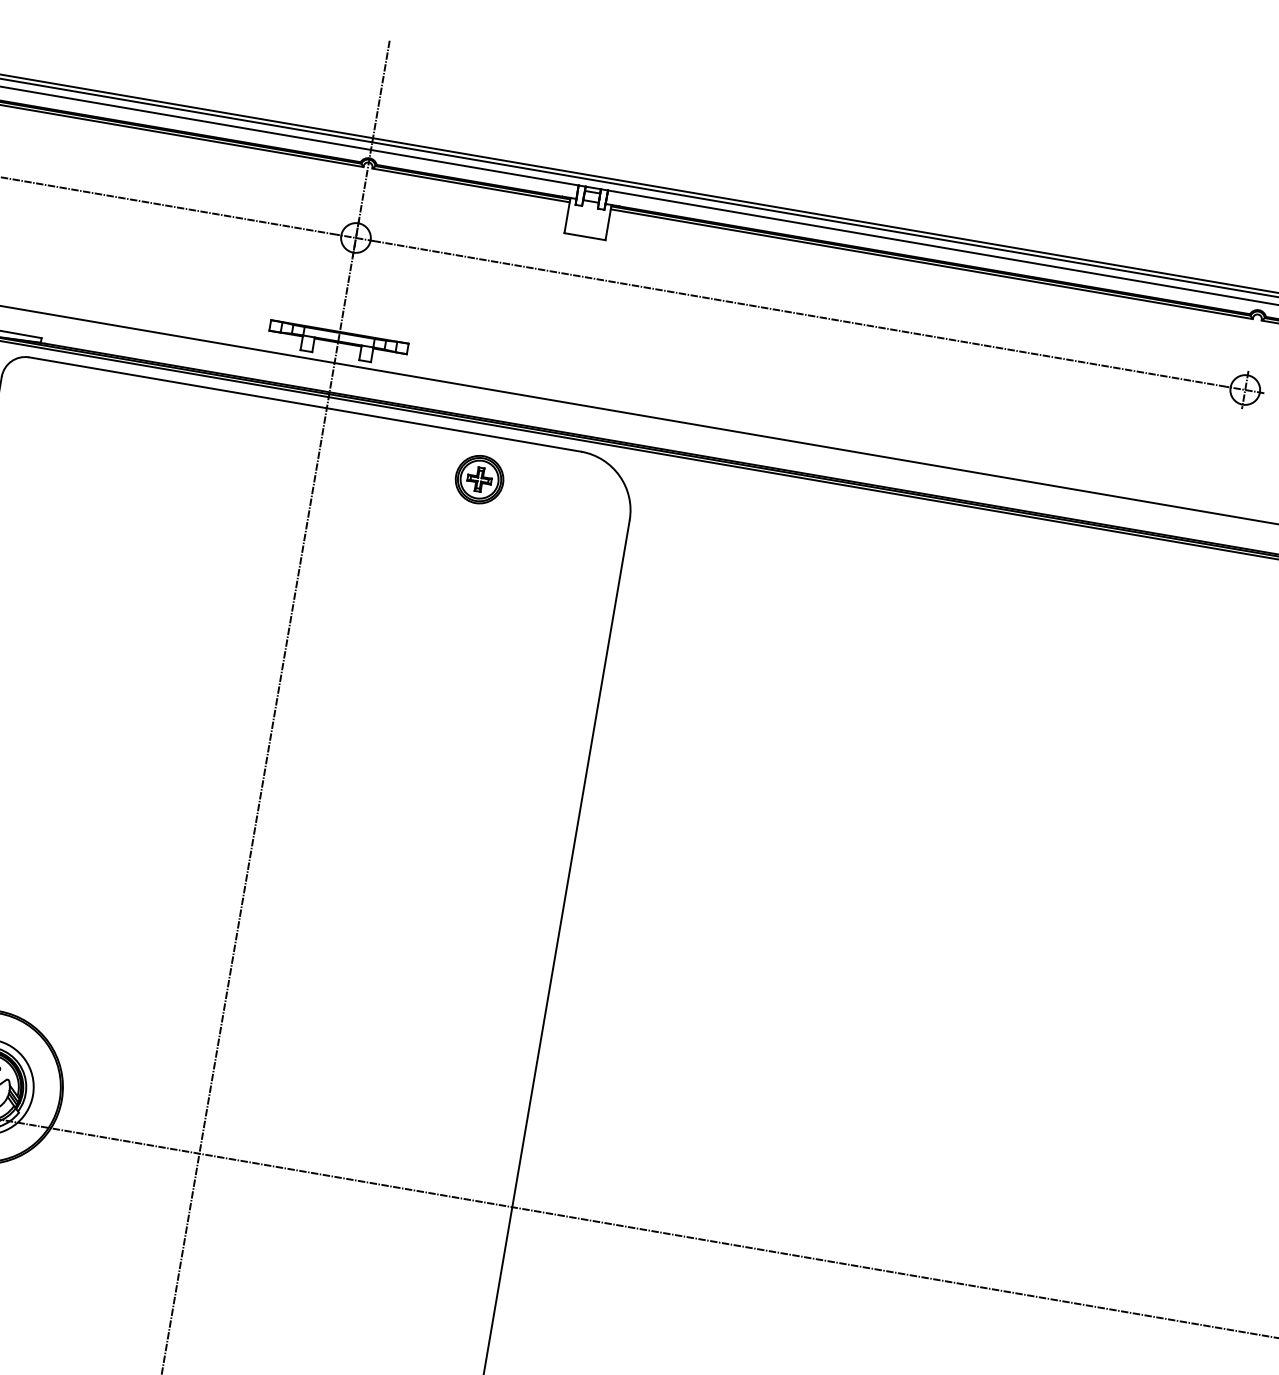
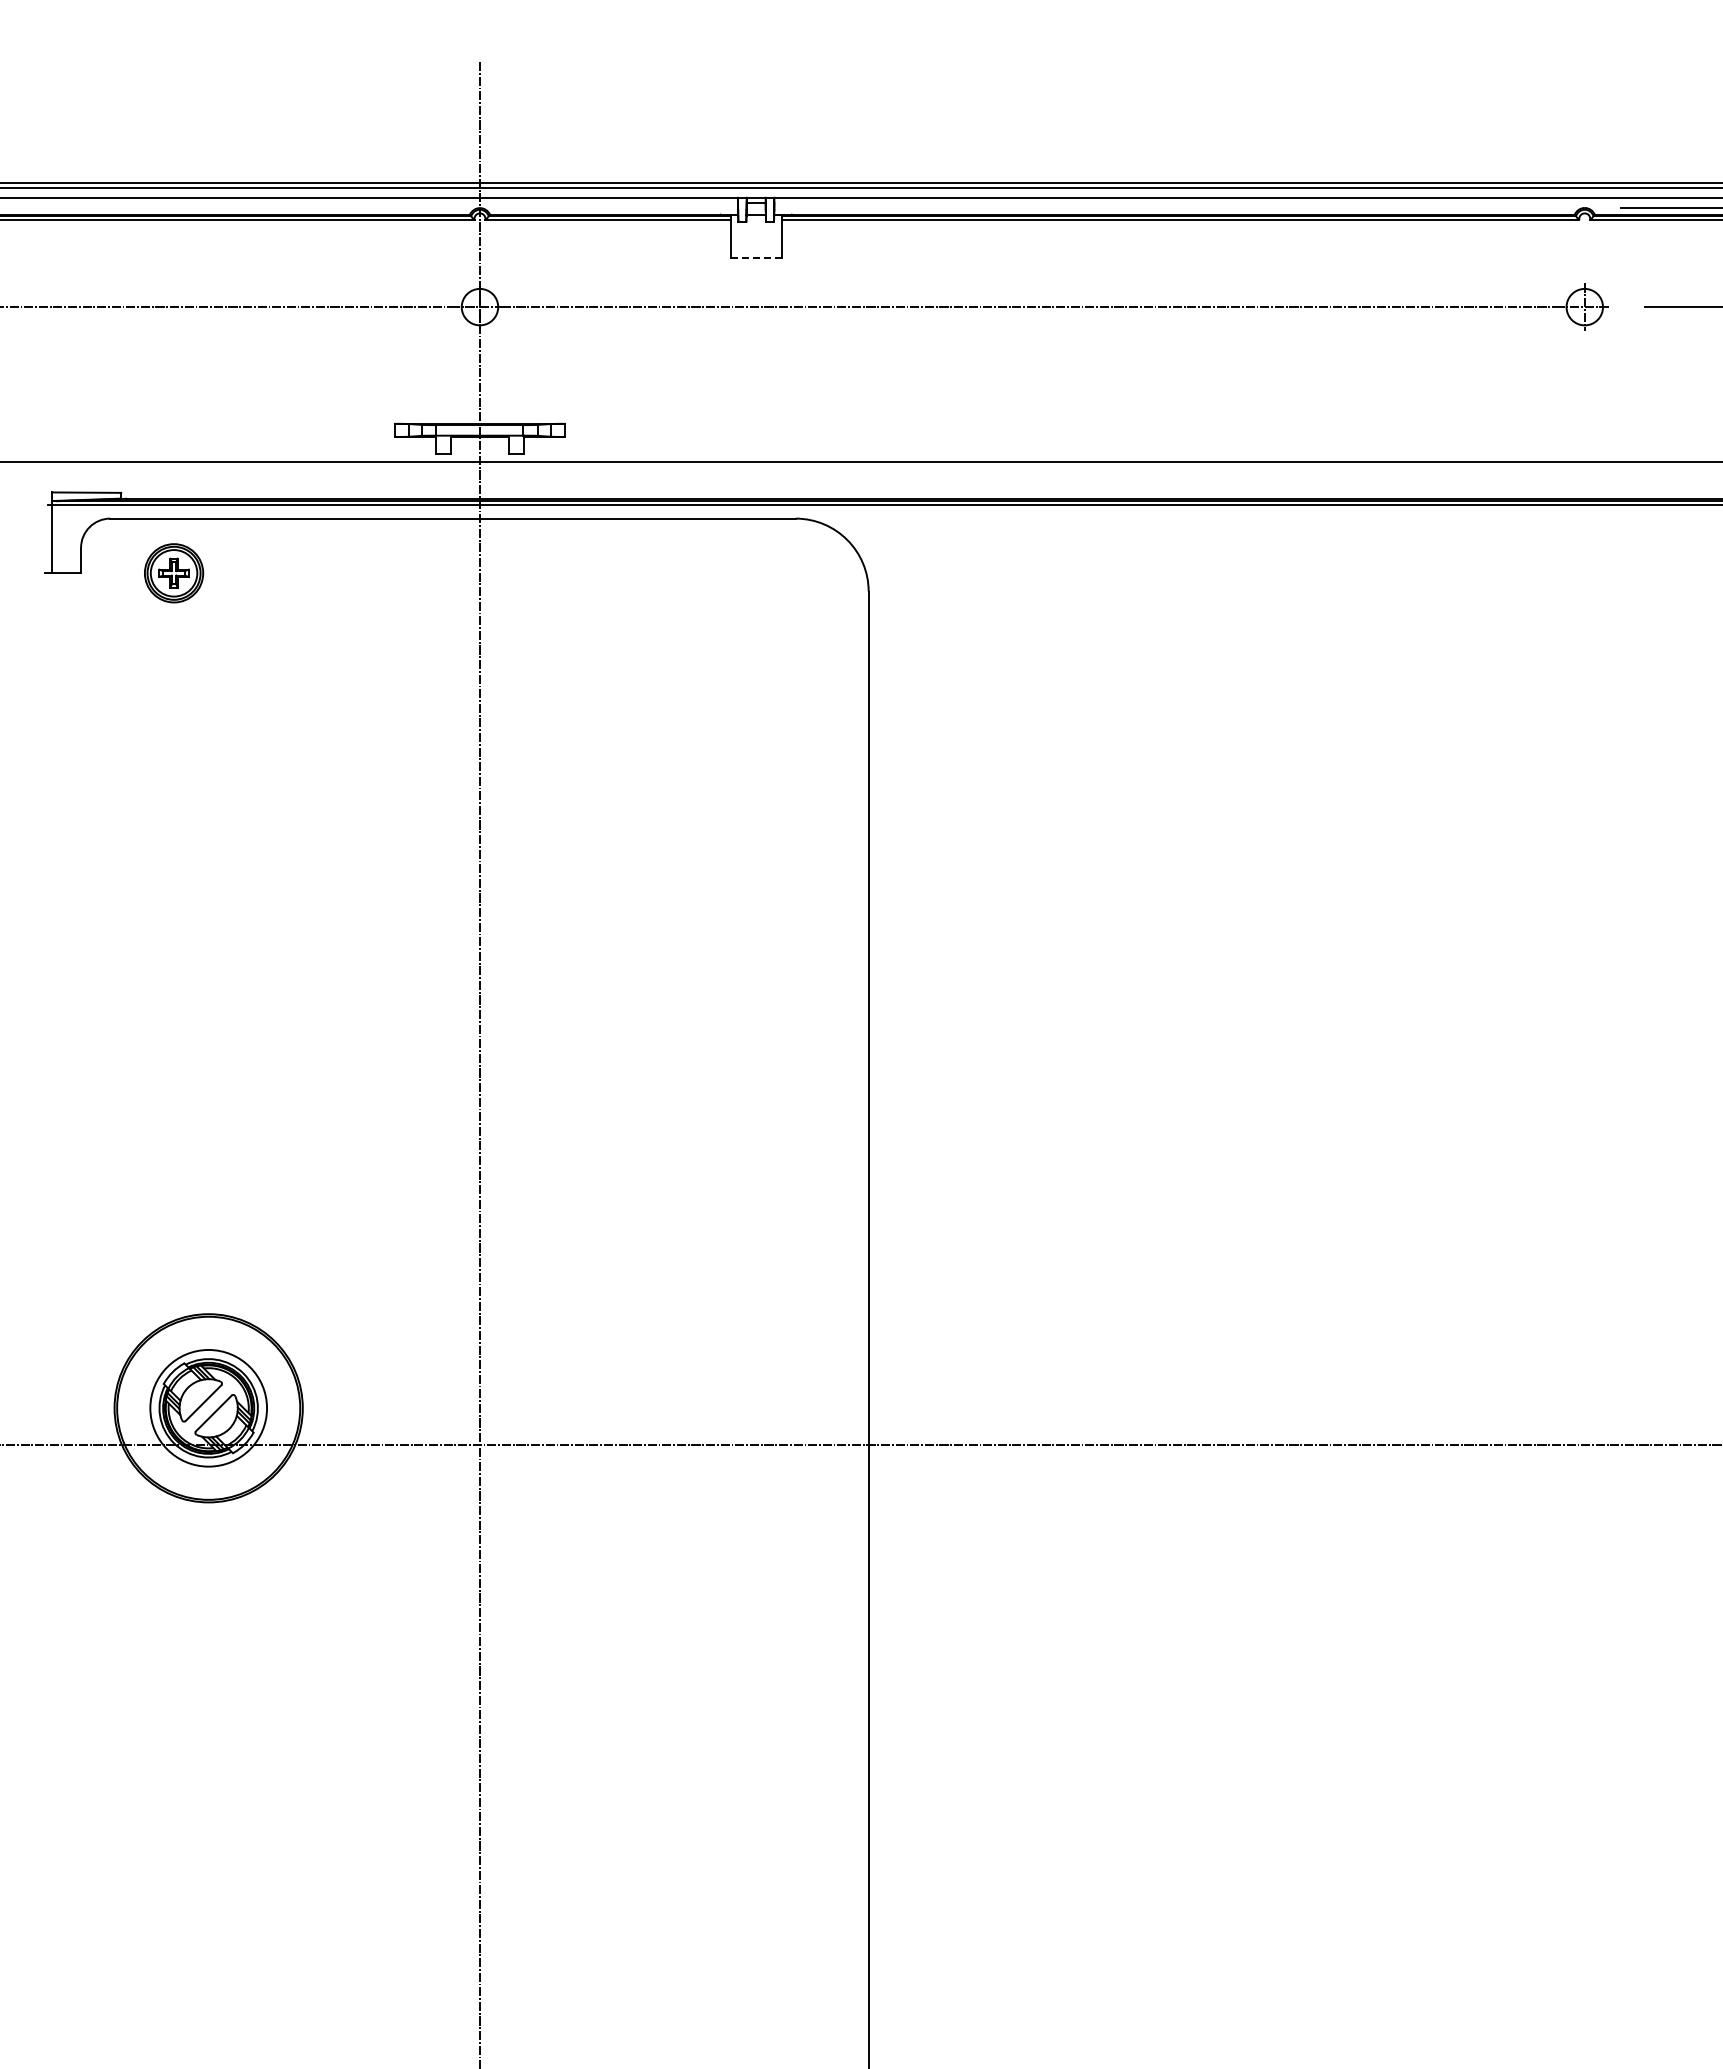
line: (585, 236) -> (756, 258), solid -> dashed
part: (479, 479) -> (174, 573), moved

